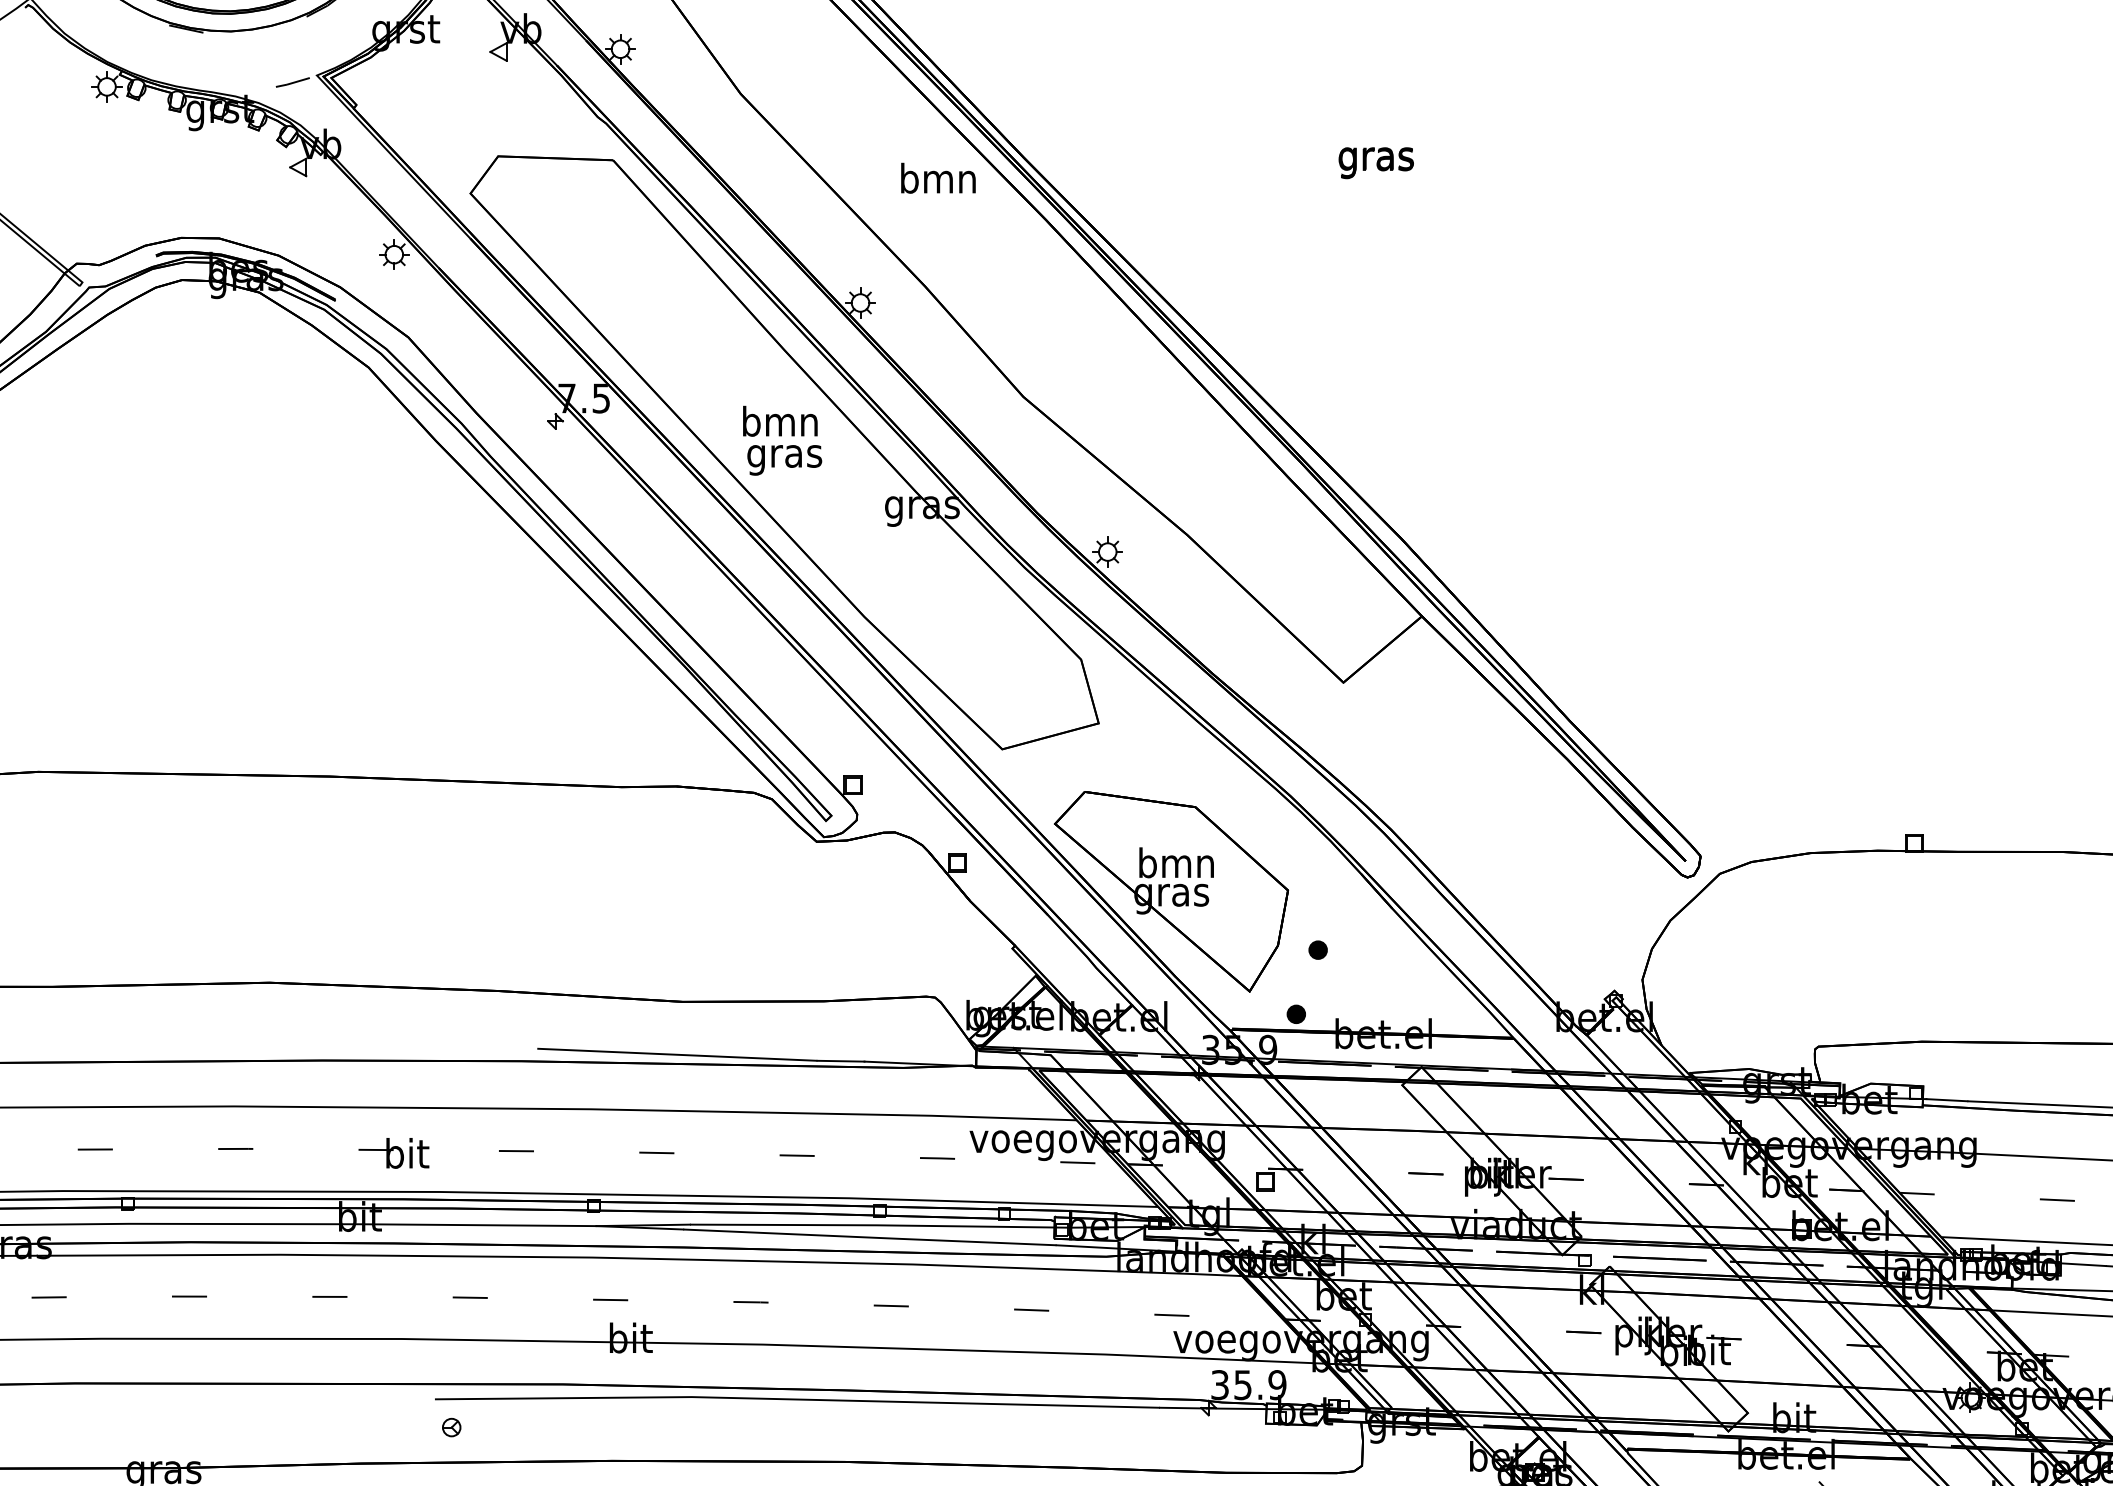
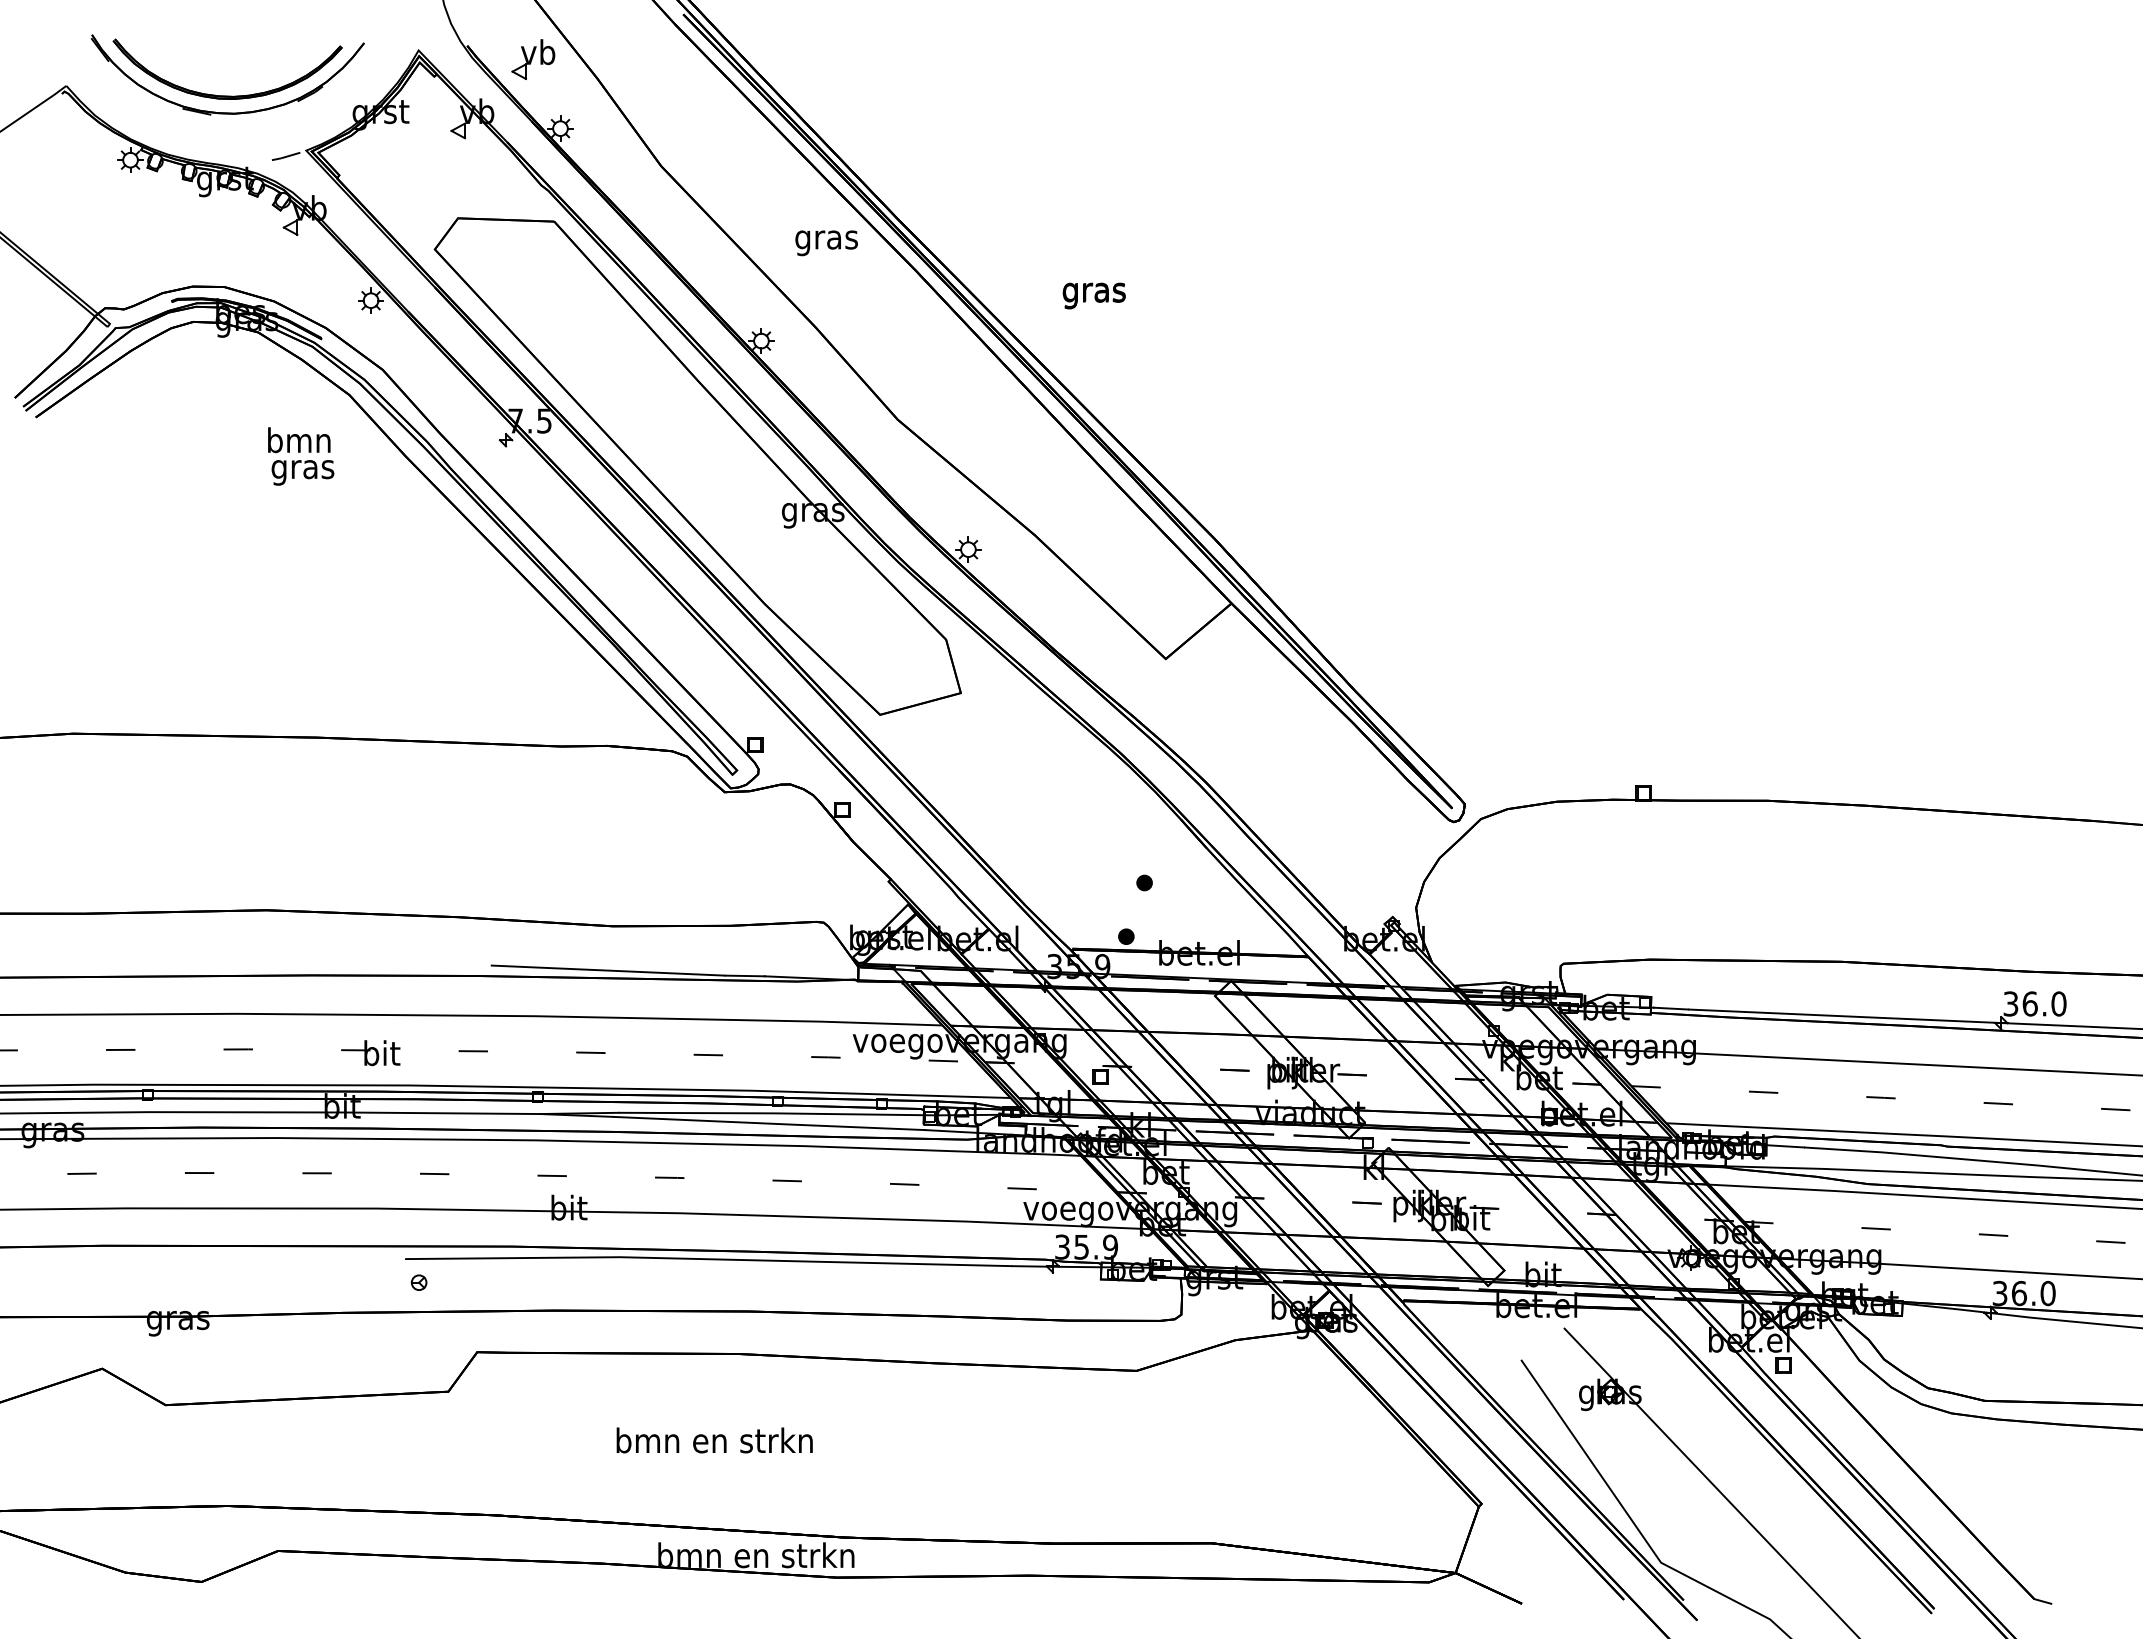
text: (1375, 162) -> (1093, 295), moved
text: (938, 181) -> (826, 239), bmn -> gras
text: (782, 440) -> (301, 456), moved
part: (1171, 891) -> (1021, 833), removed

